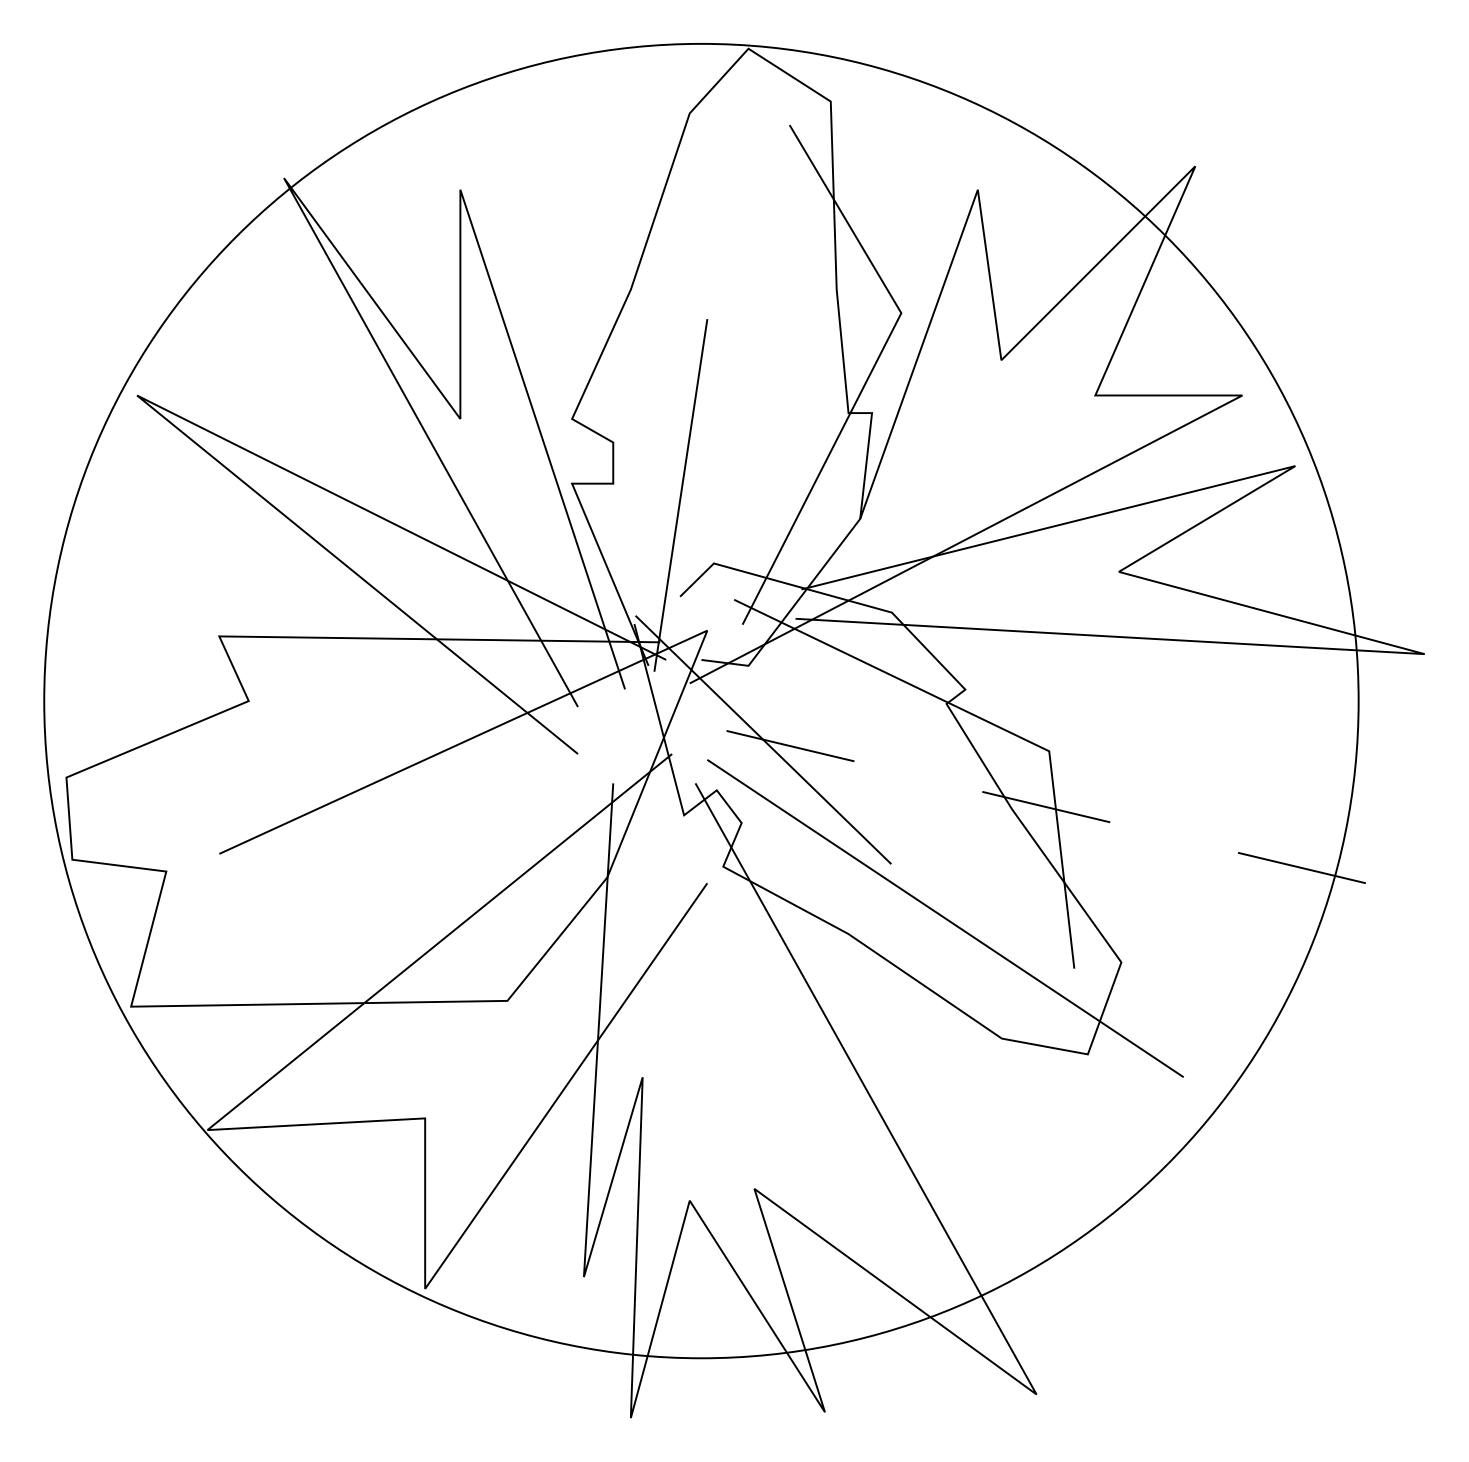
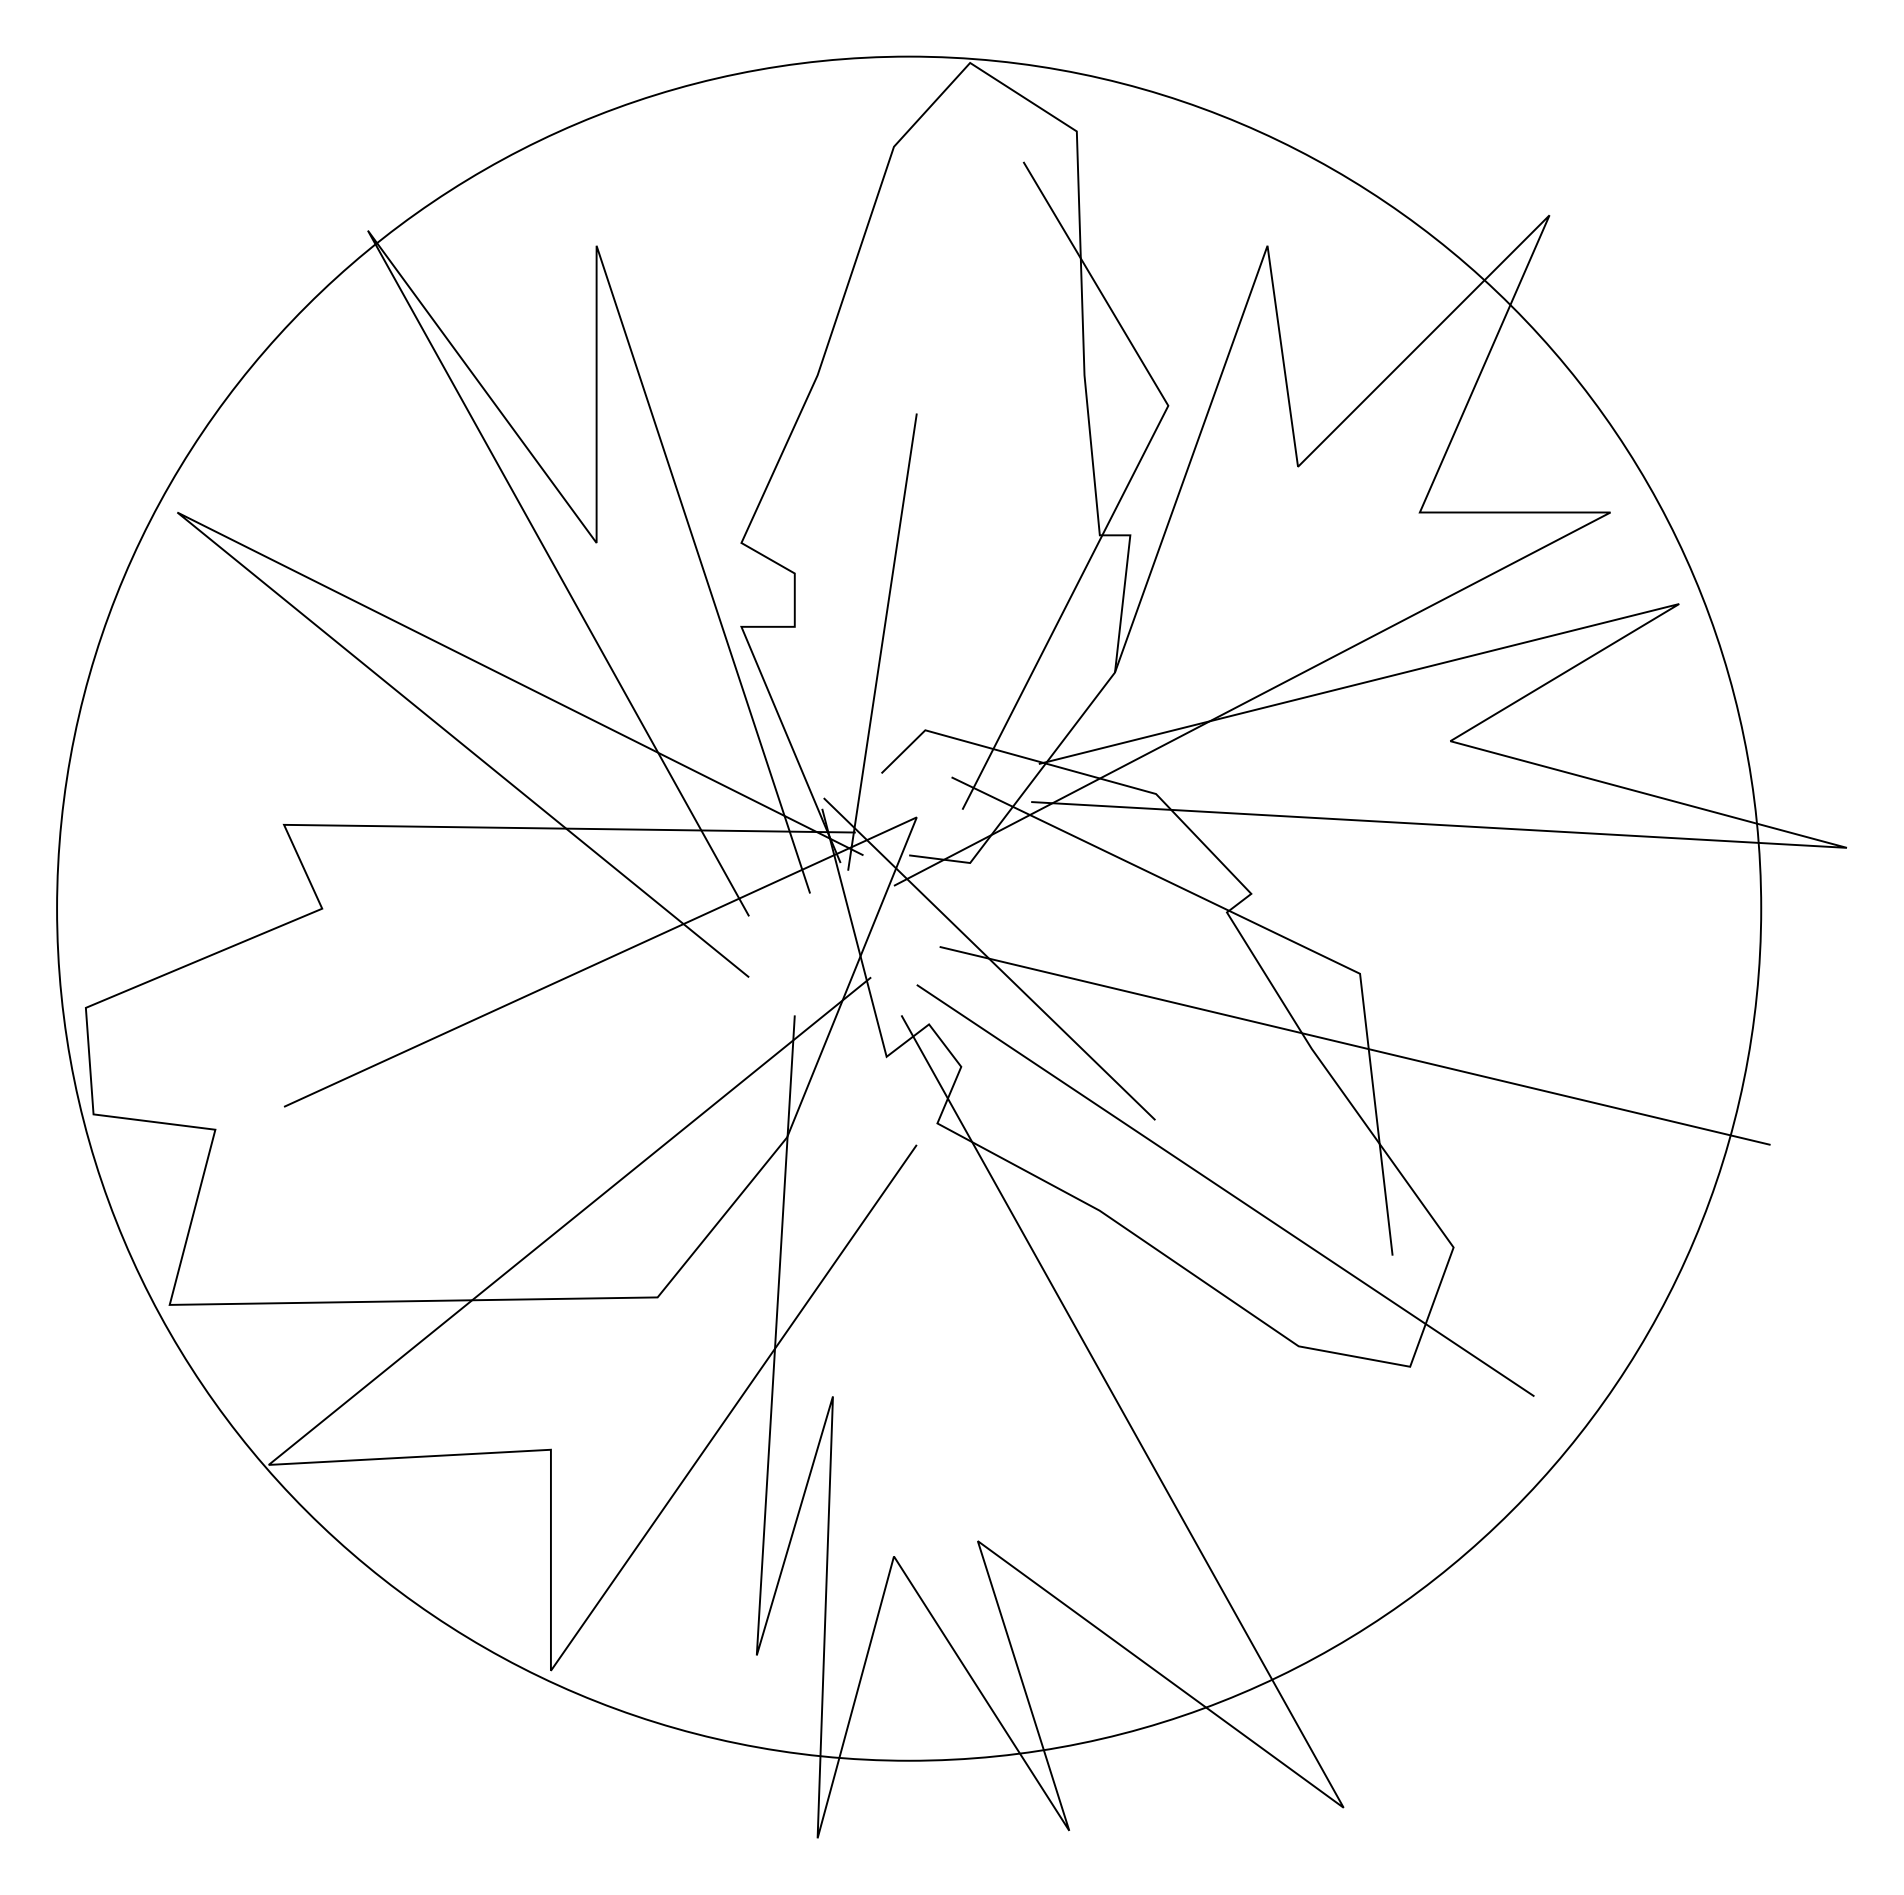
line: (1044, 806) -> (1354, 1045), dashed -> solid

